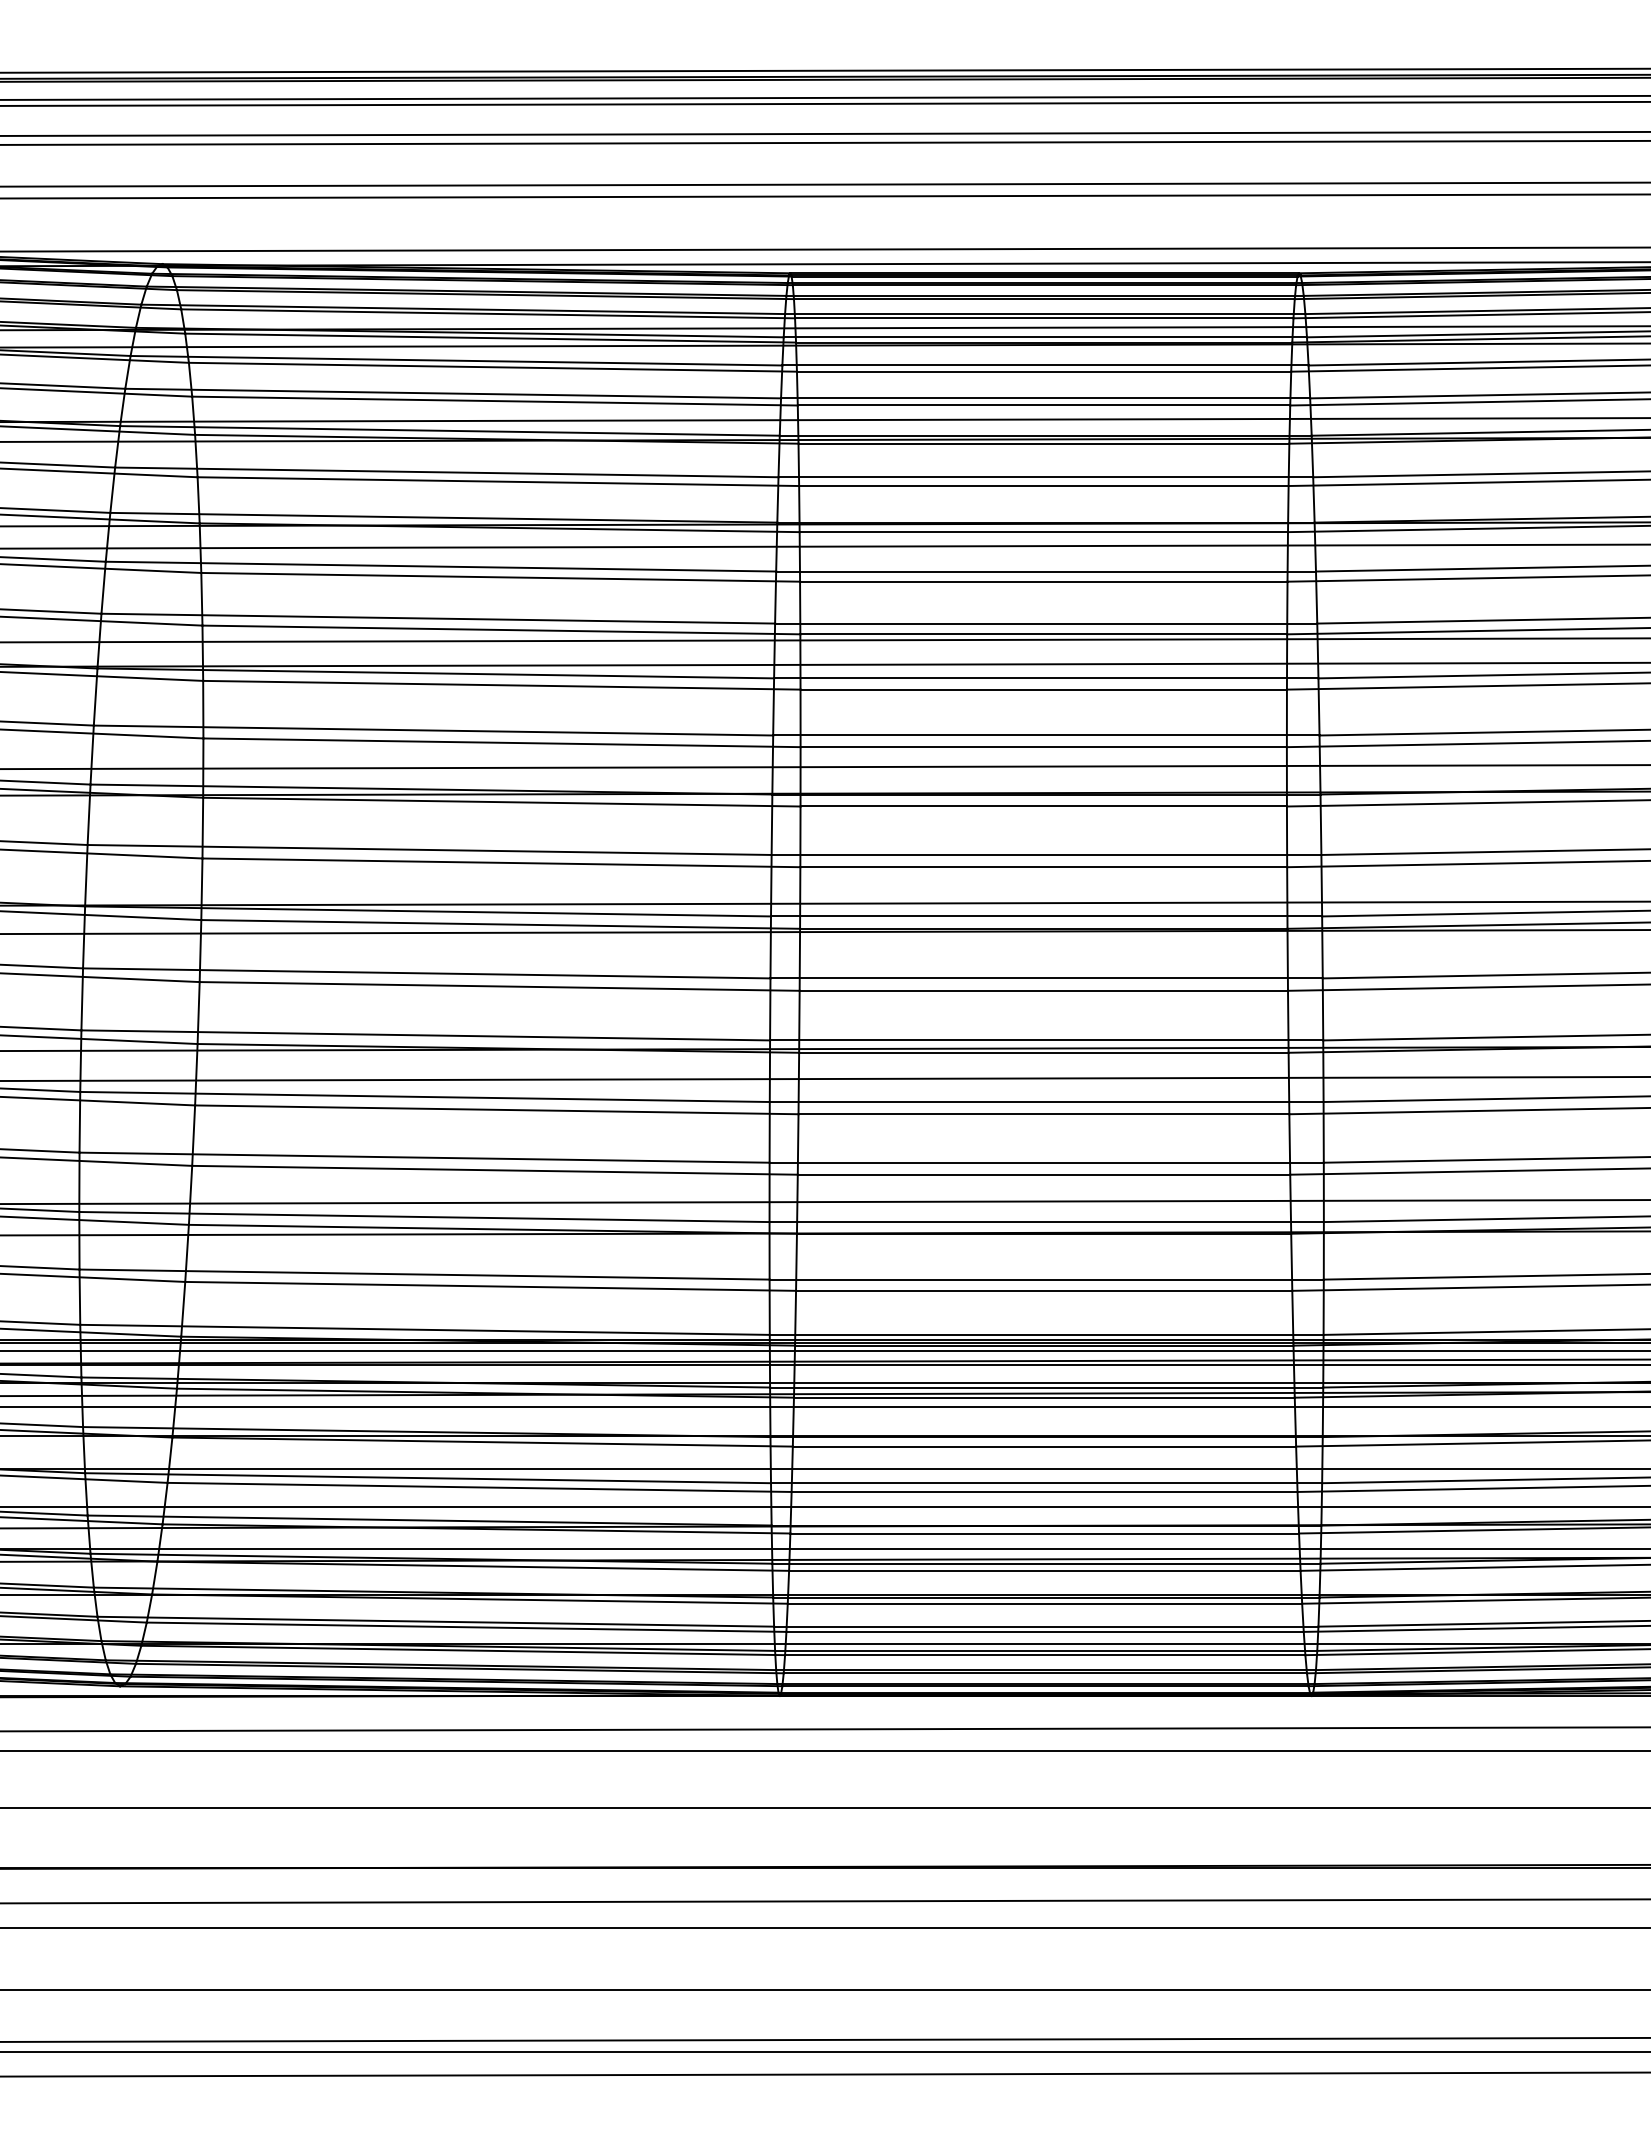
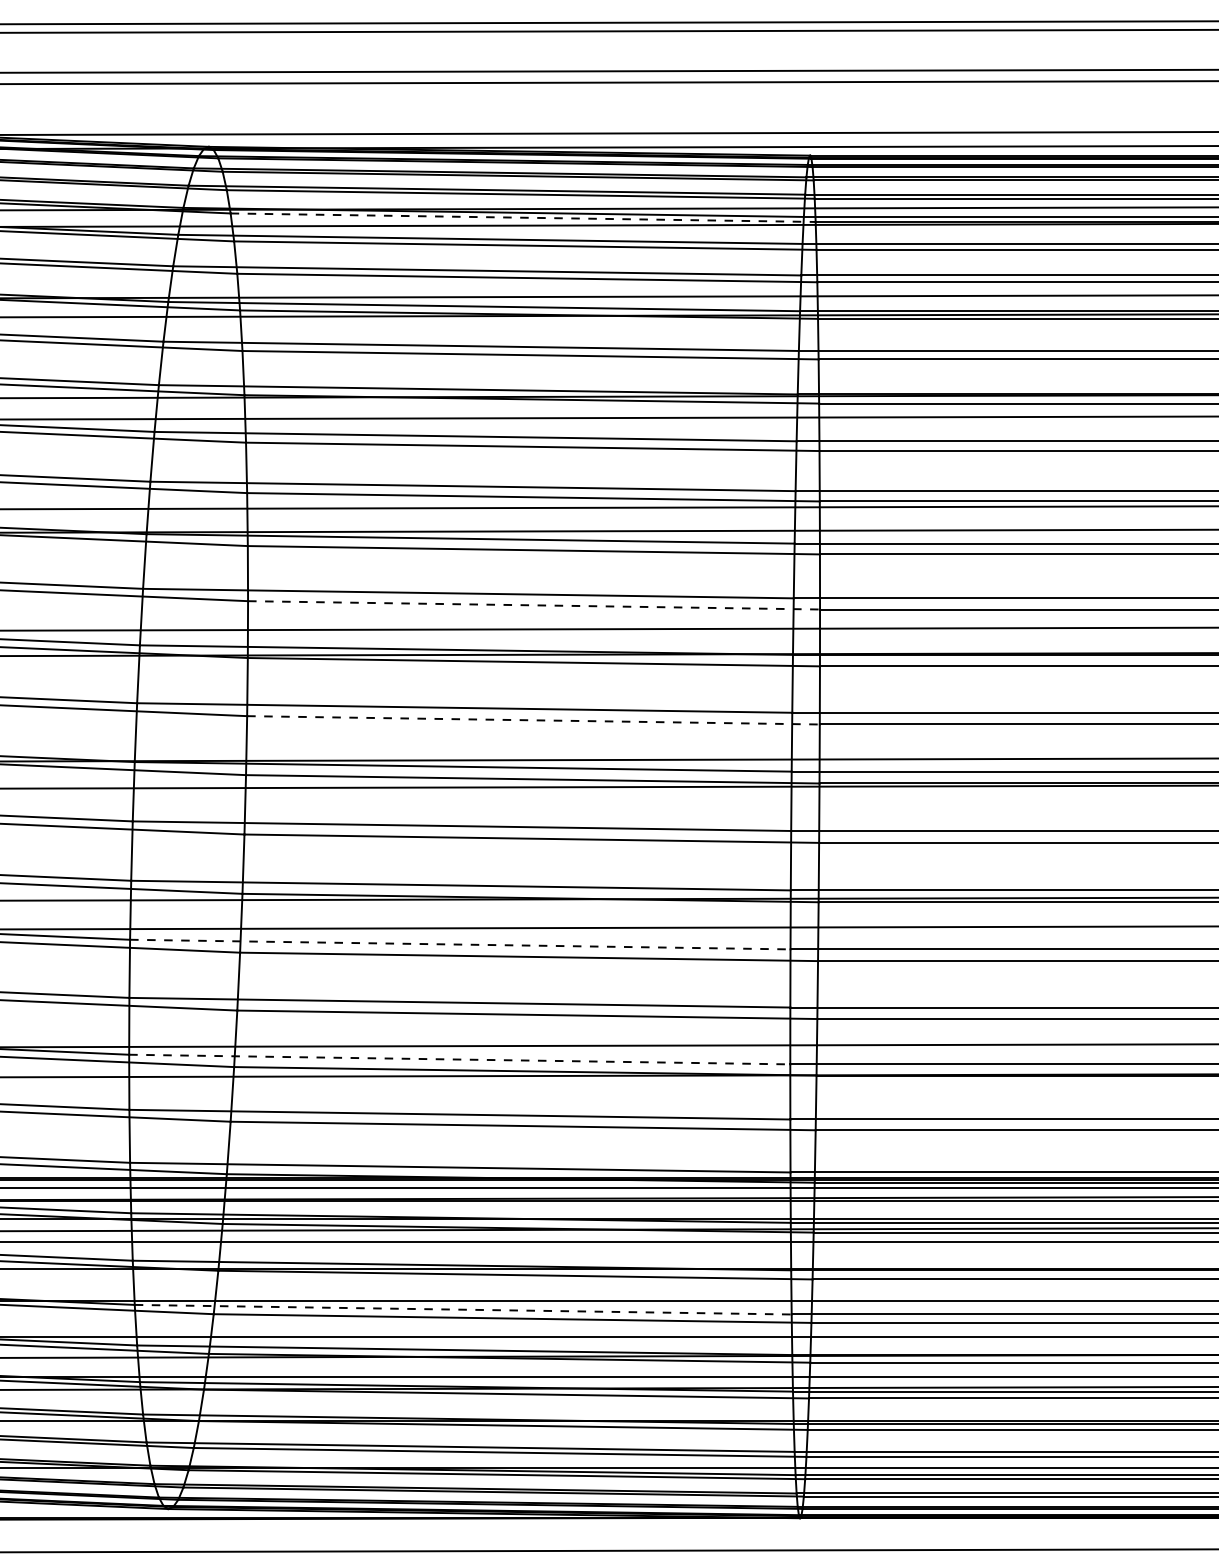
line: (491, 338) -> (523, 218), solid -> dashed
line: (502, 742) -> (534, 605), solid -> dashed
line: (501, 862) -> (533, 719), solid -> dashed
line: (425, 1096) -> (460, 944), solid -> dashed
line: (424, 1217) -> (459, 1060), solid -> dashed
line: (428, 1478) -> (463, 1309), solid -> dashed

